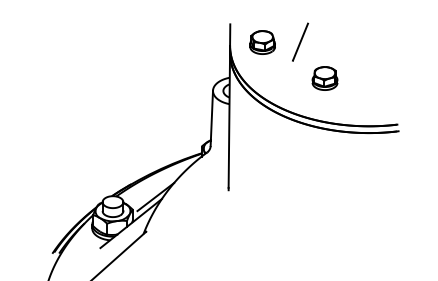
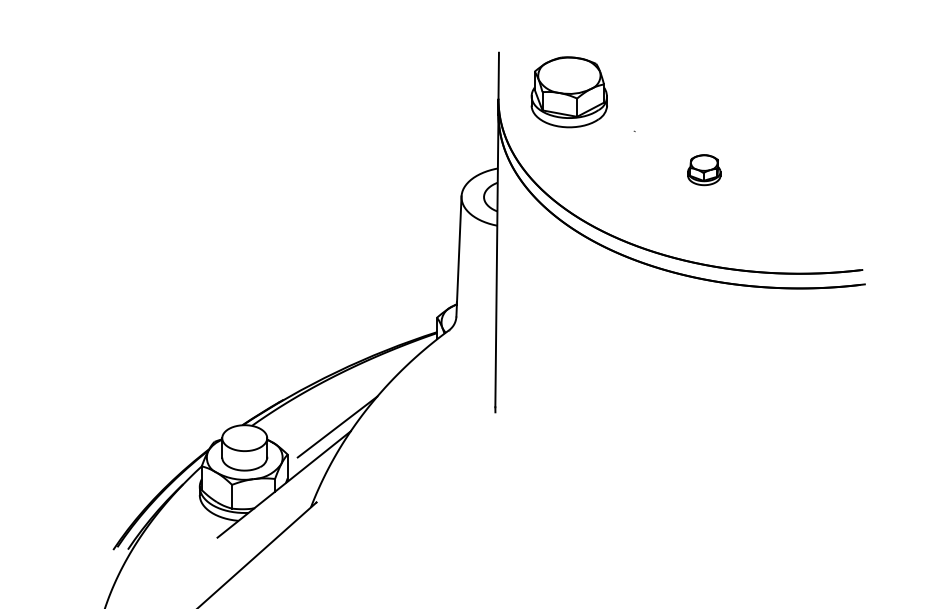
line: (300, 41) -> (651, 89), removed
part: (262, 42) -> (568, 92), size x1.4
part: (324, 78) -> (703, 170), size x0.6

